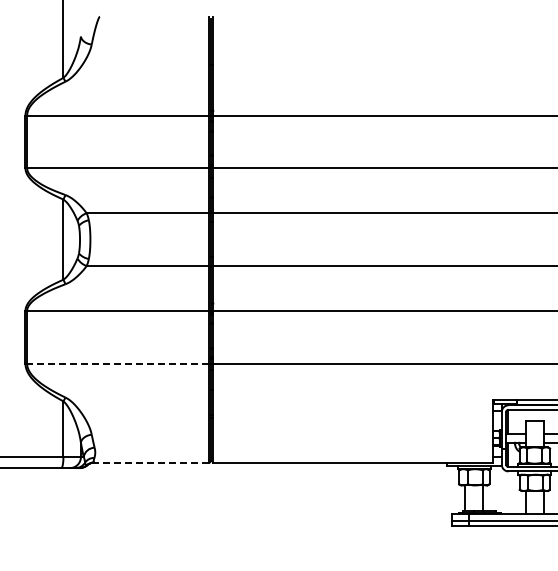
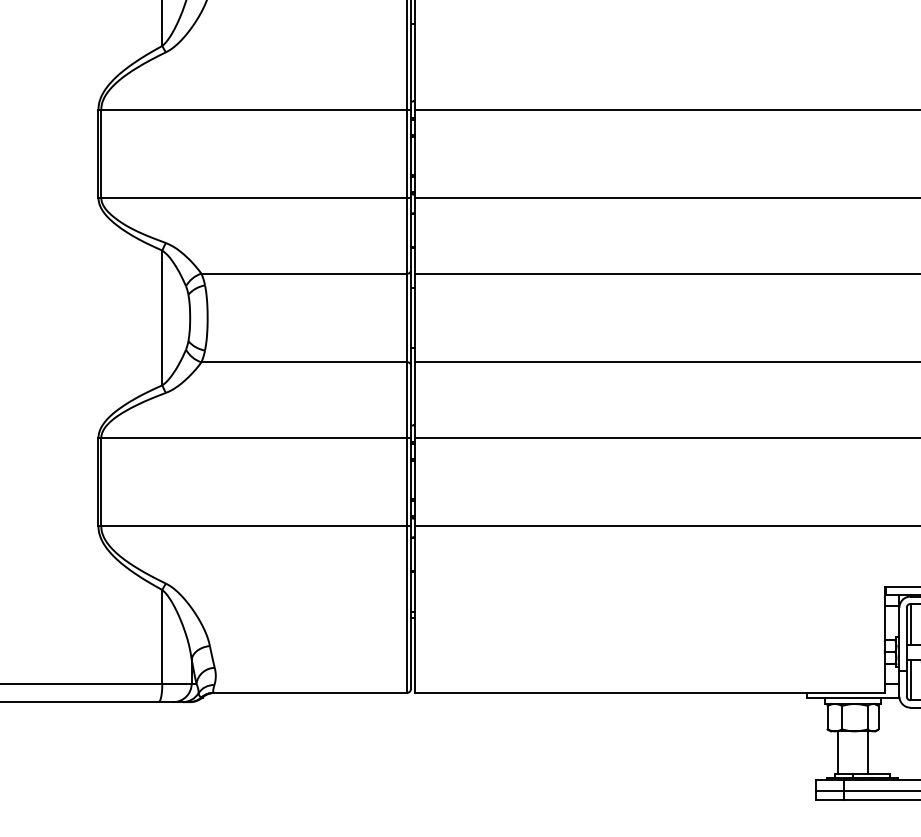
line: (118, 363) -> (254, 526), dashed -> solid
line: (151, 462) -> (310, 692), dashed -> solid

